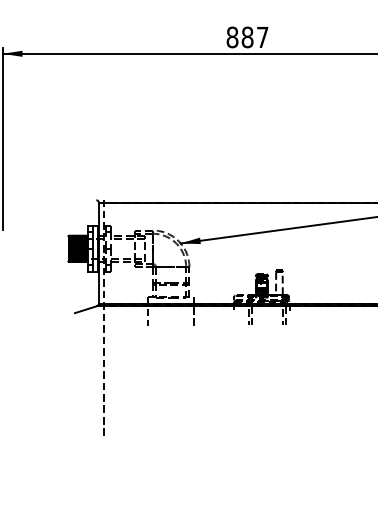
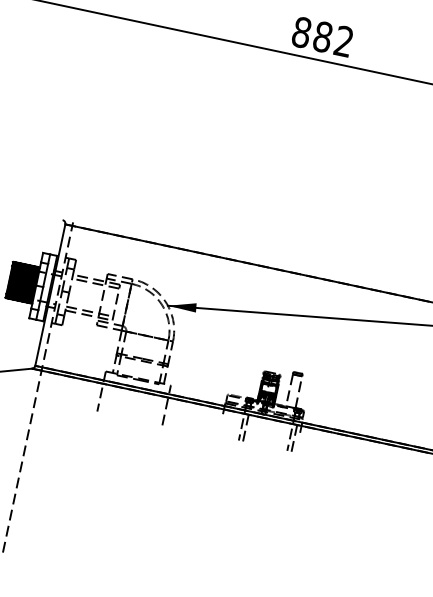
text: (262, 36) -> (344, 40), 887 -> 882

